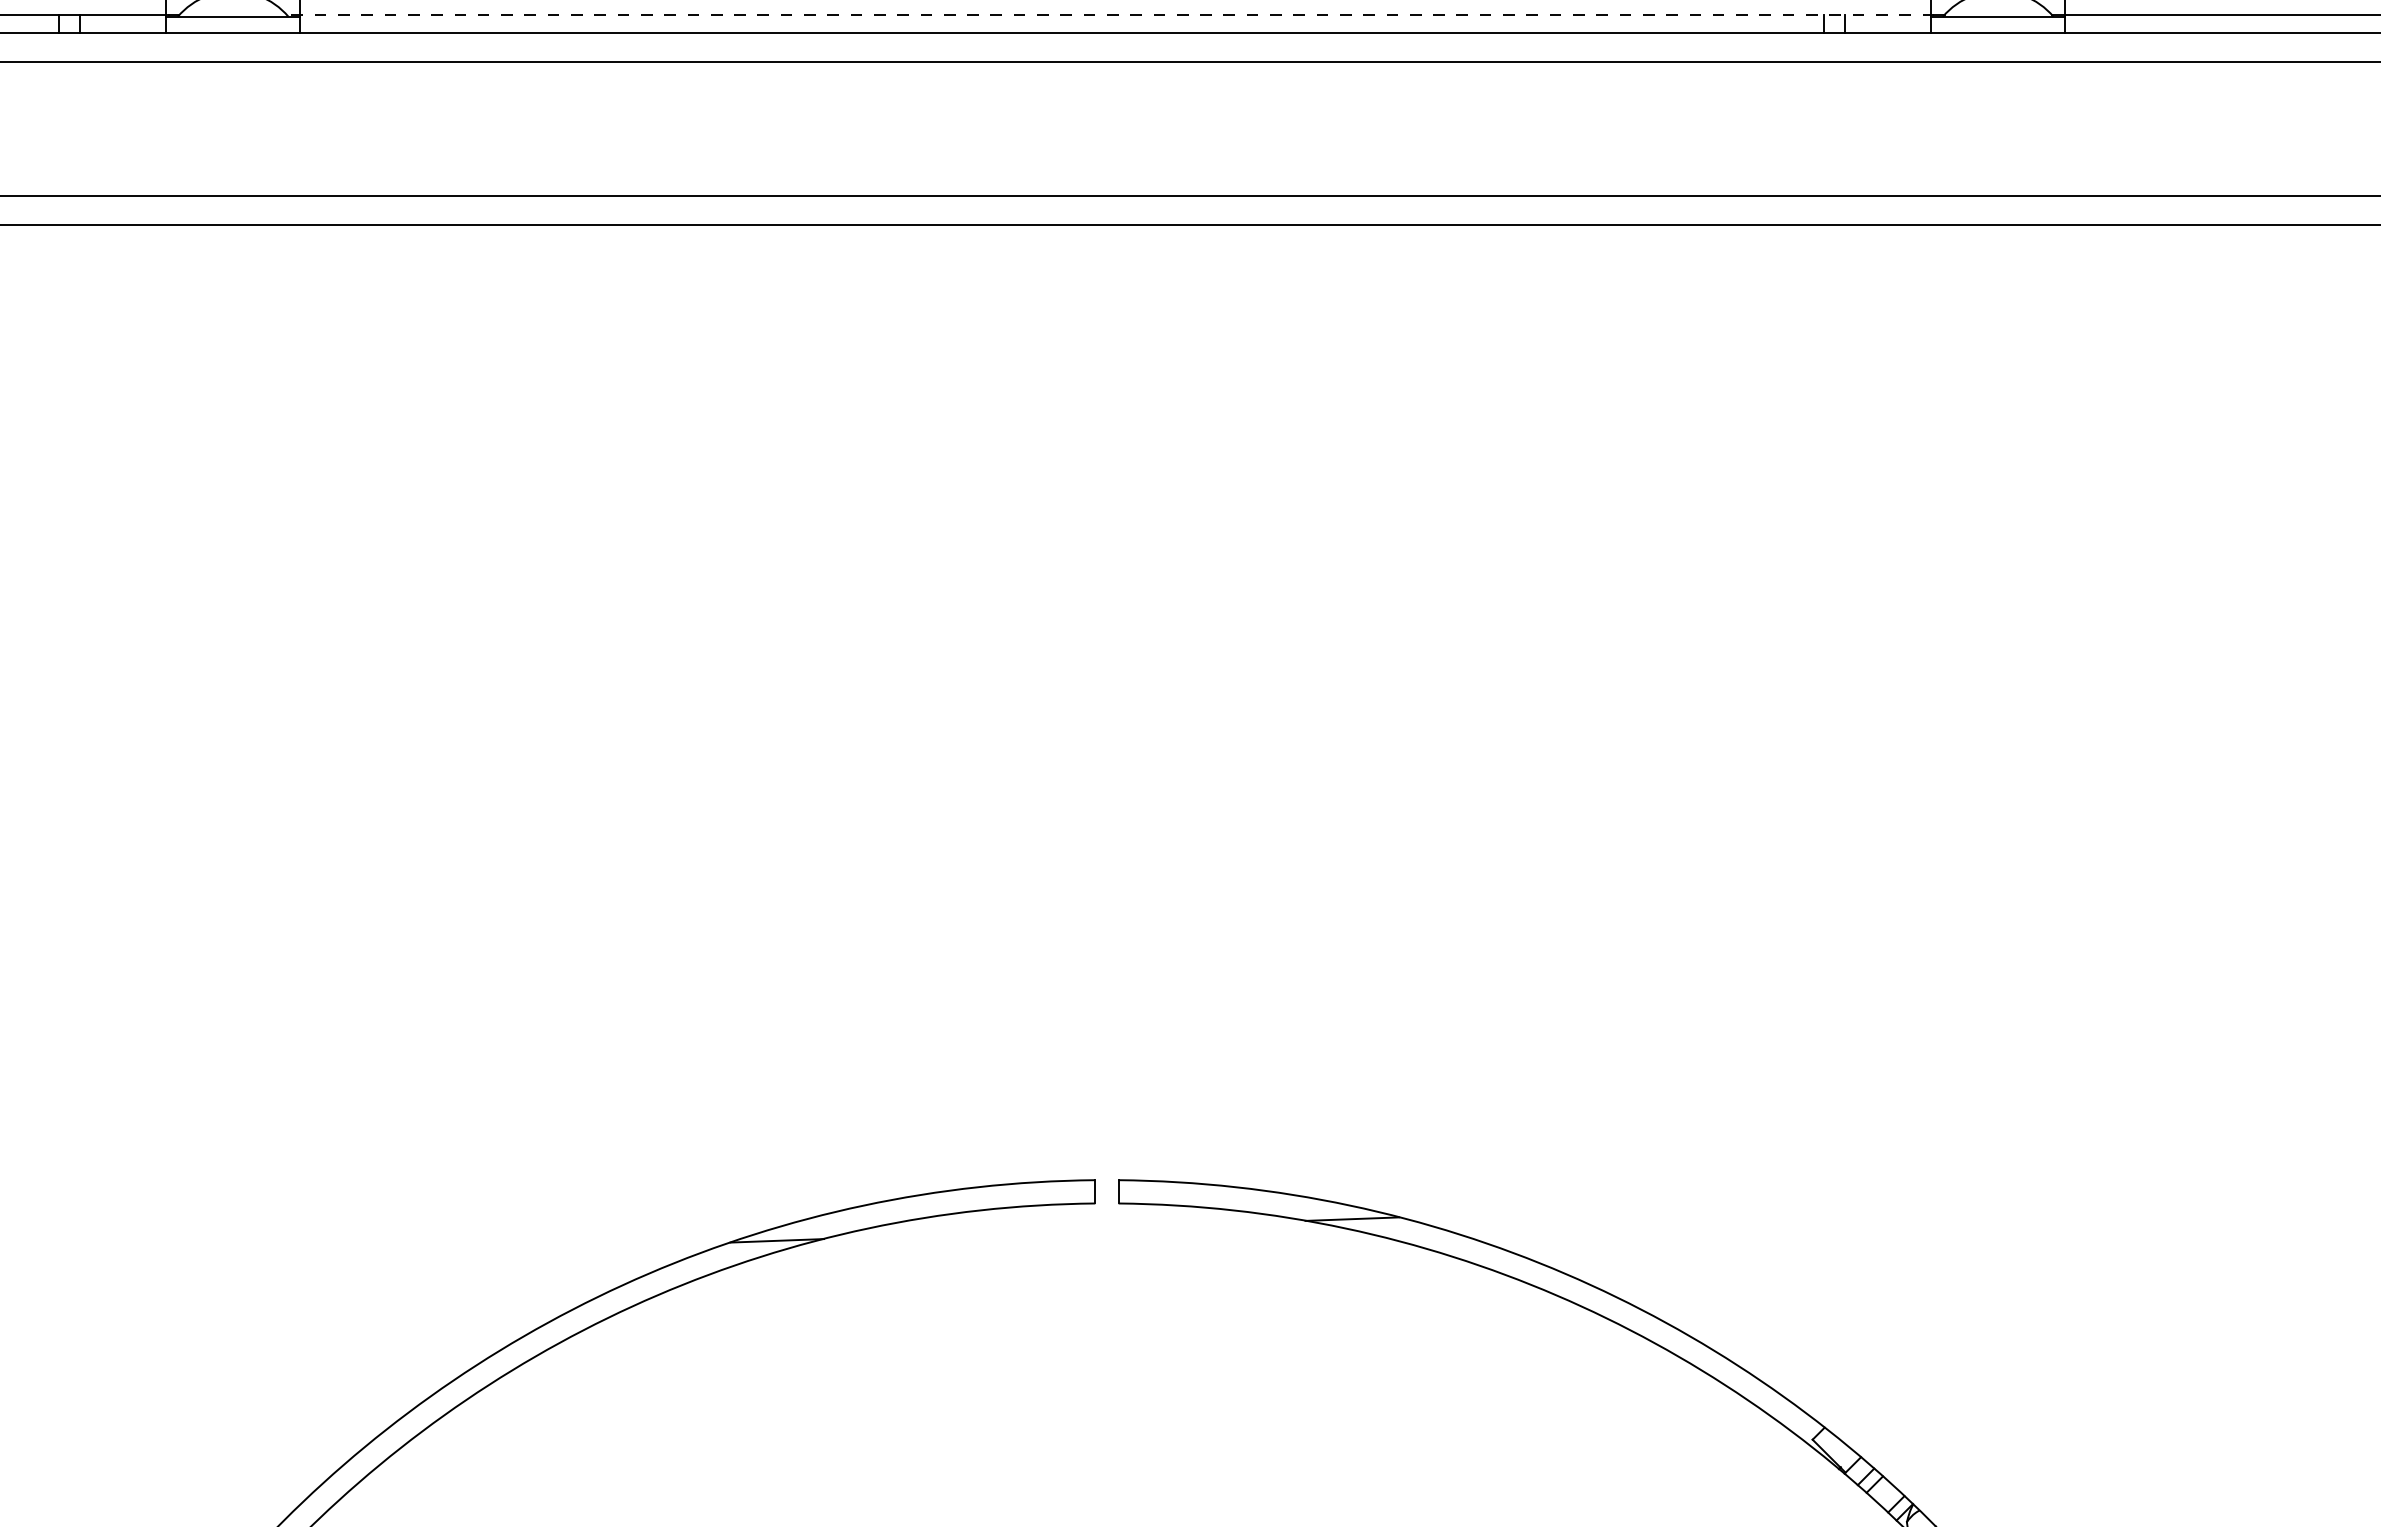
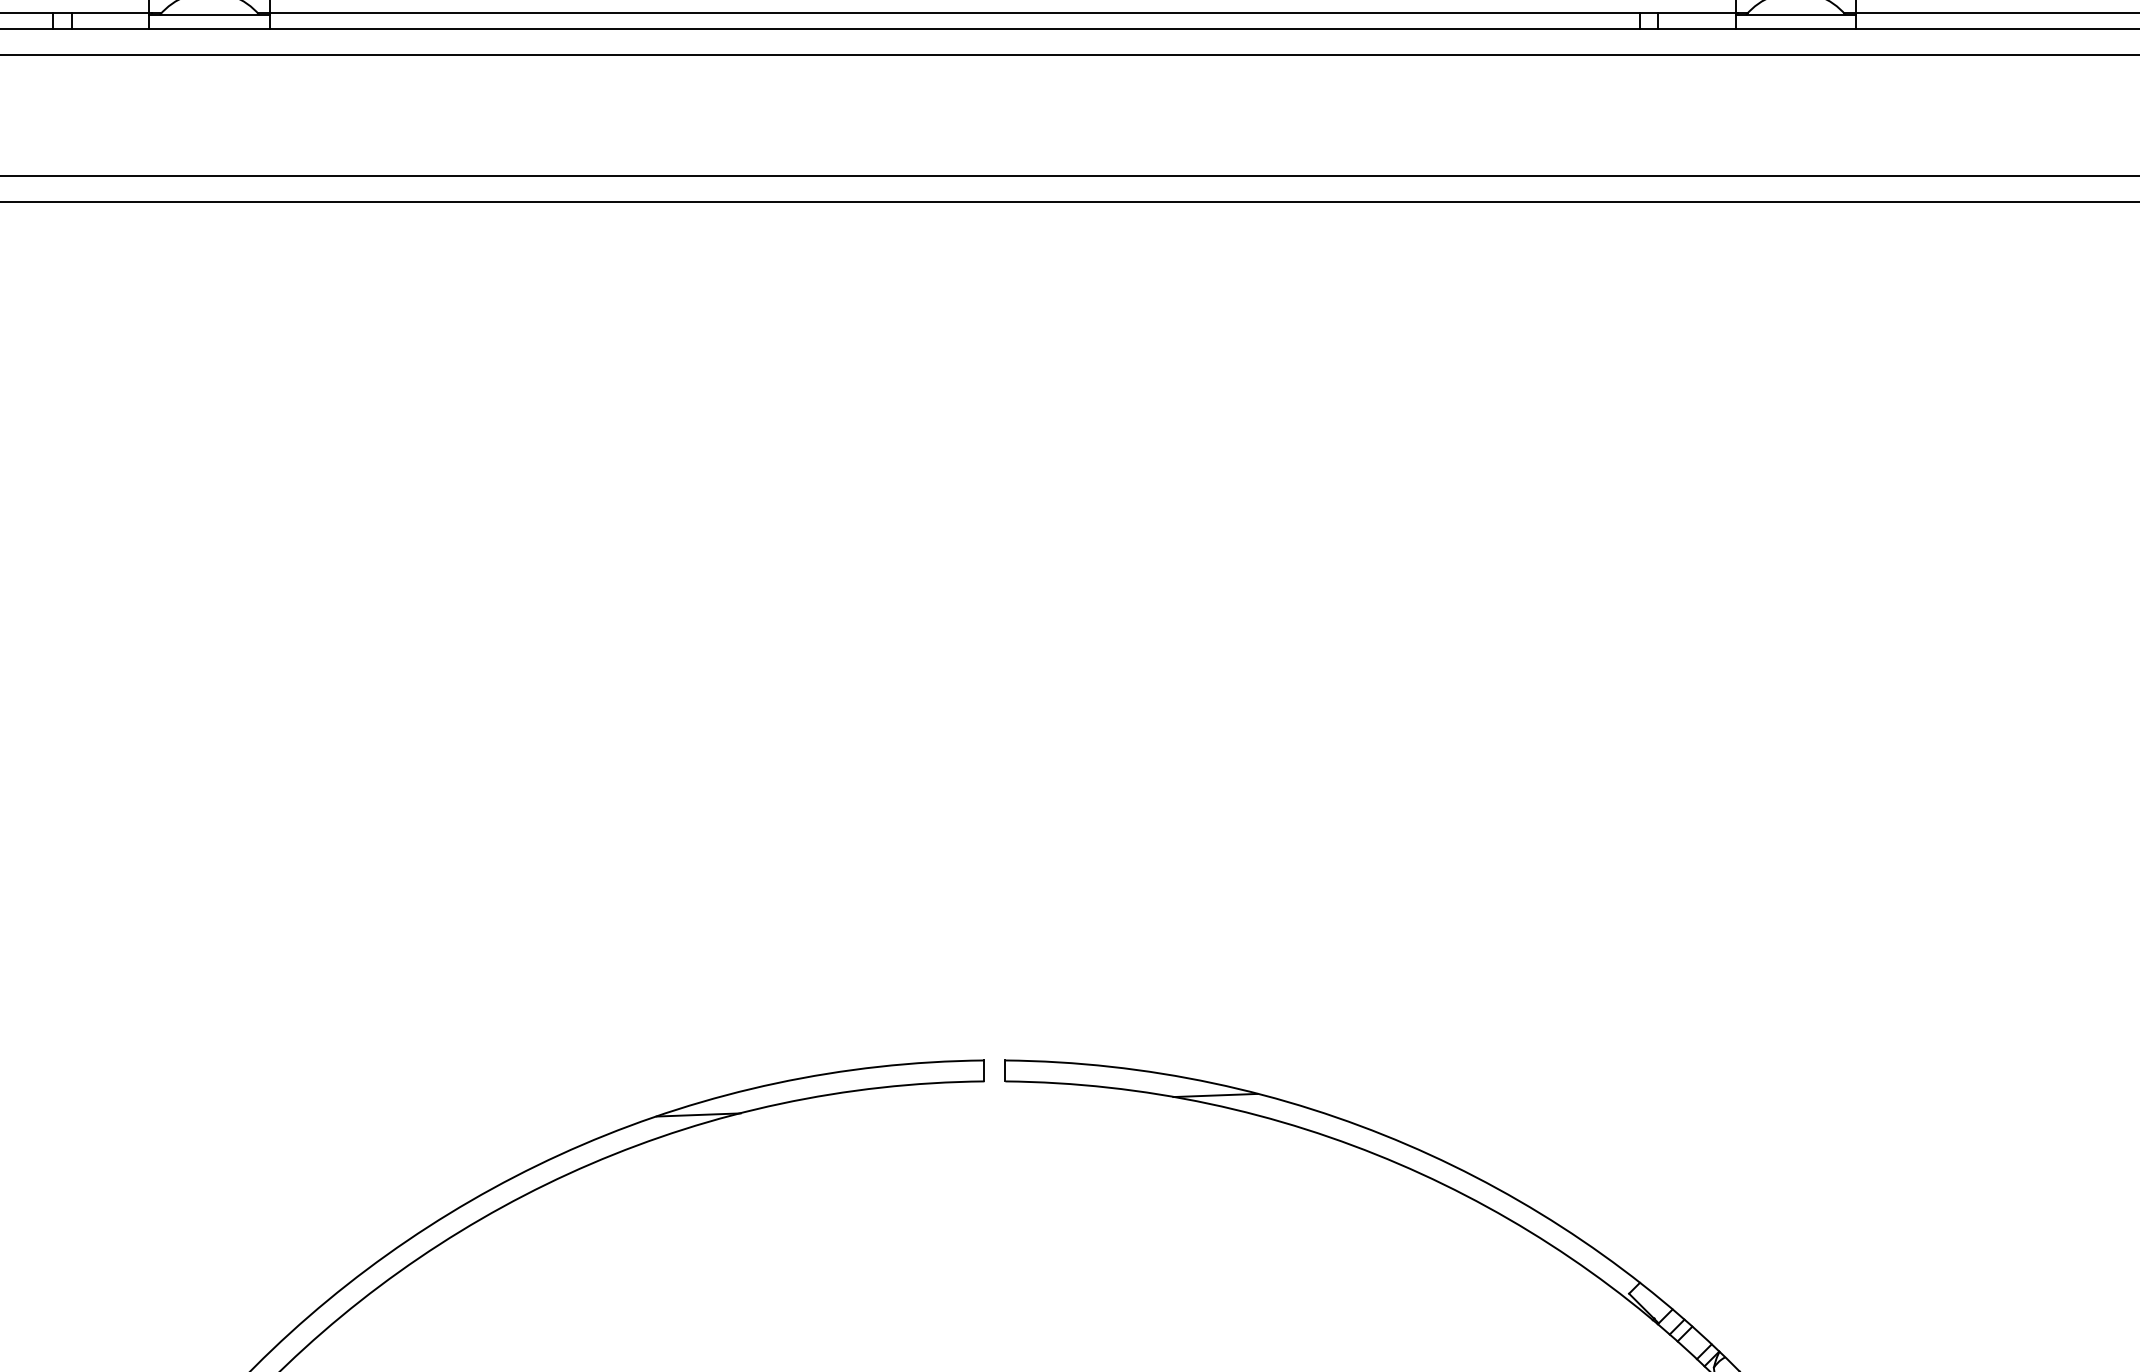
line: (1110, 15) -> (998, 13), dashed -> solid

